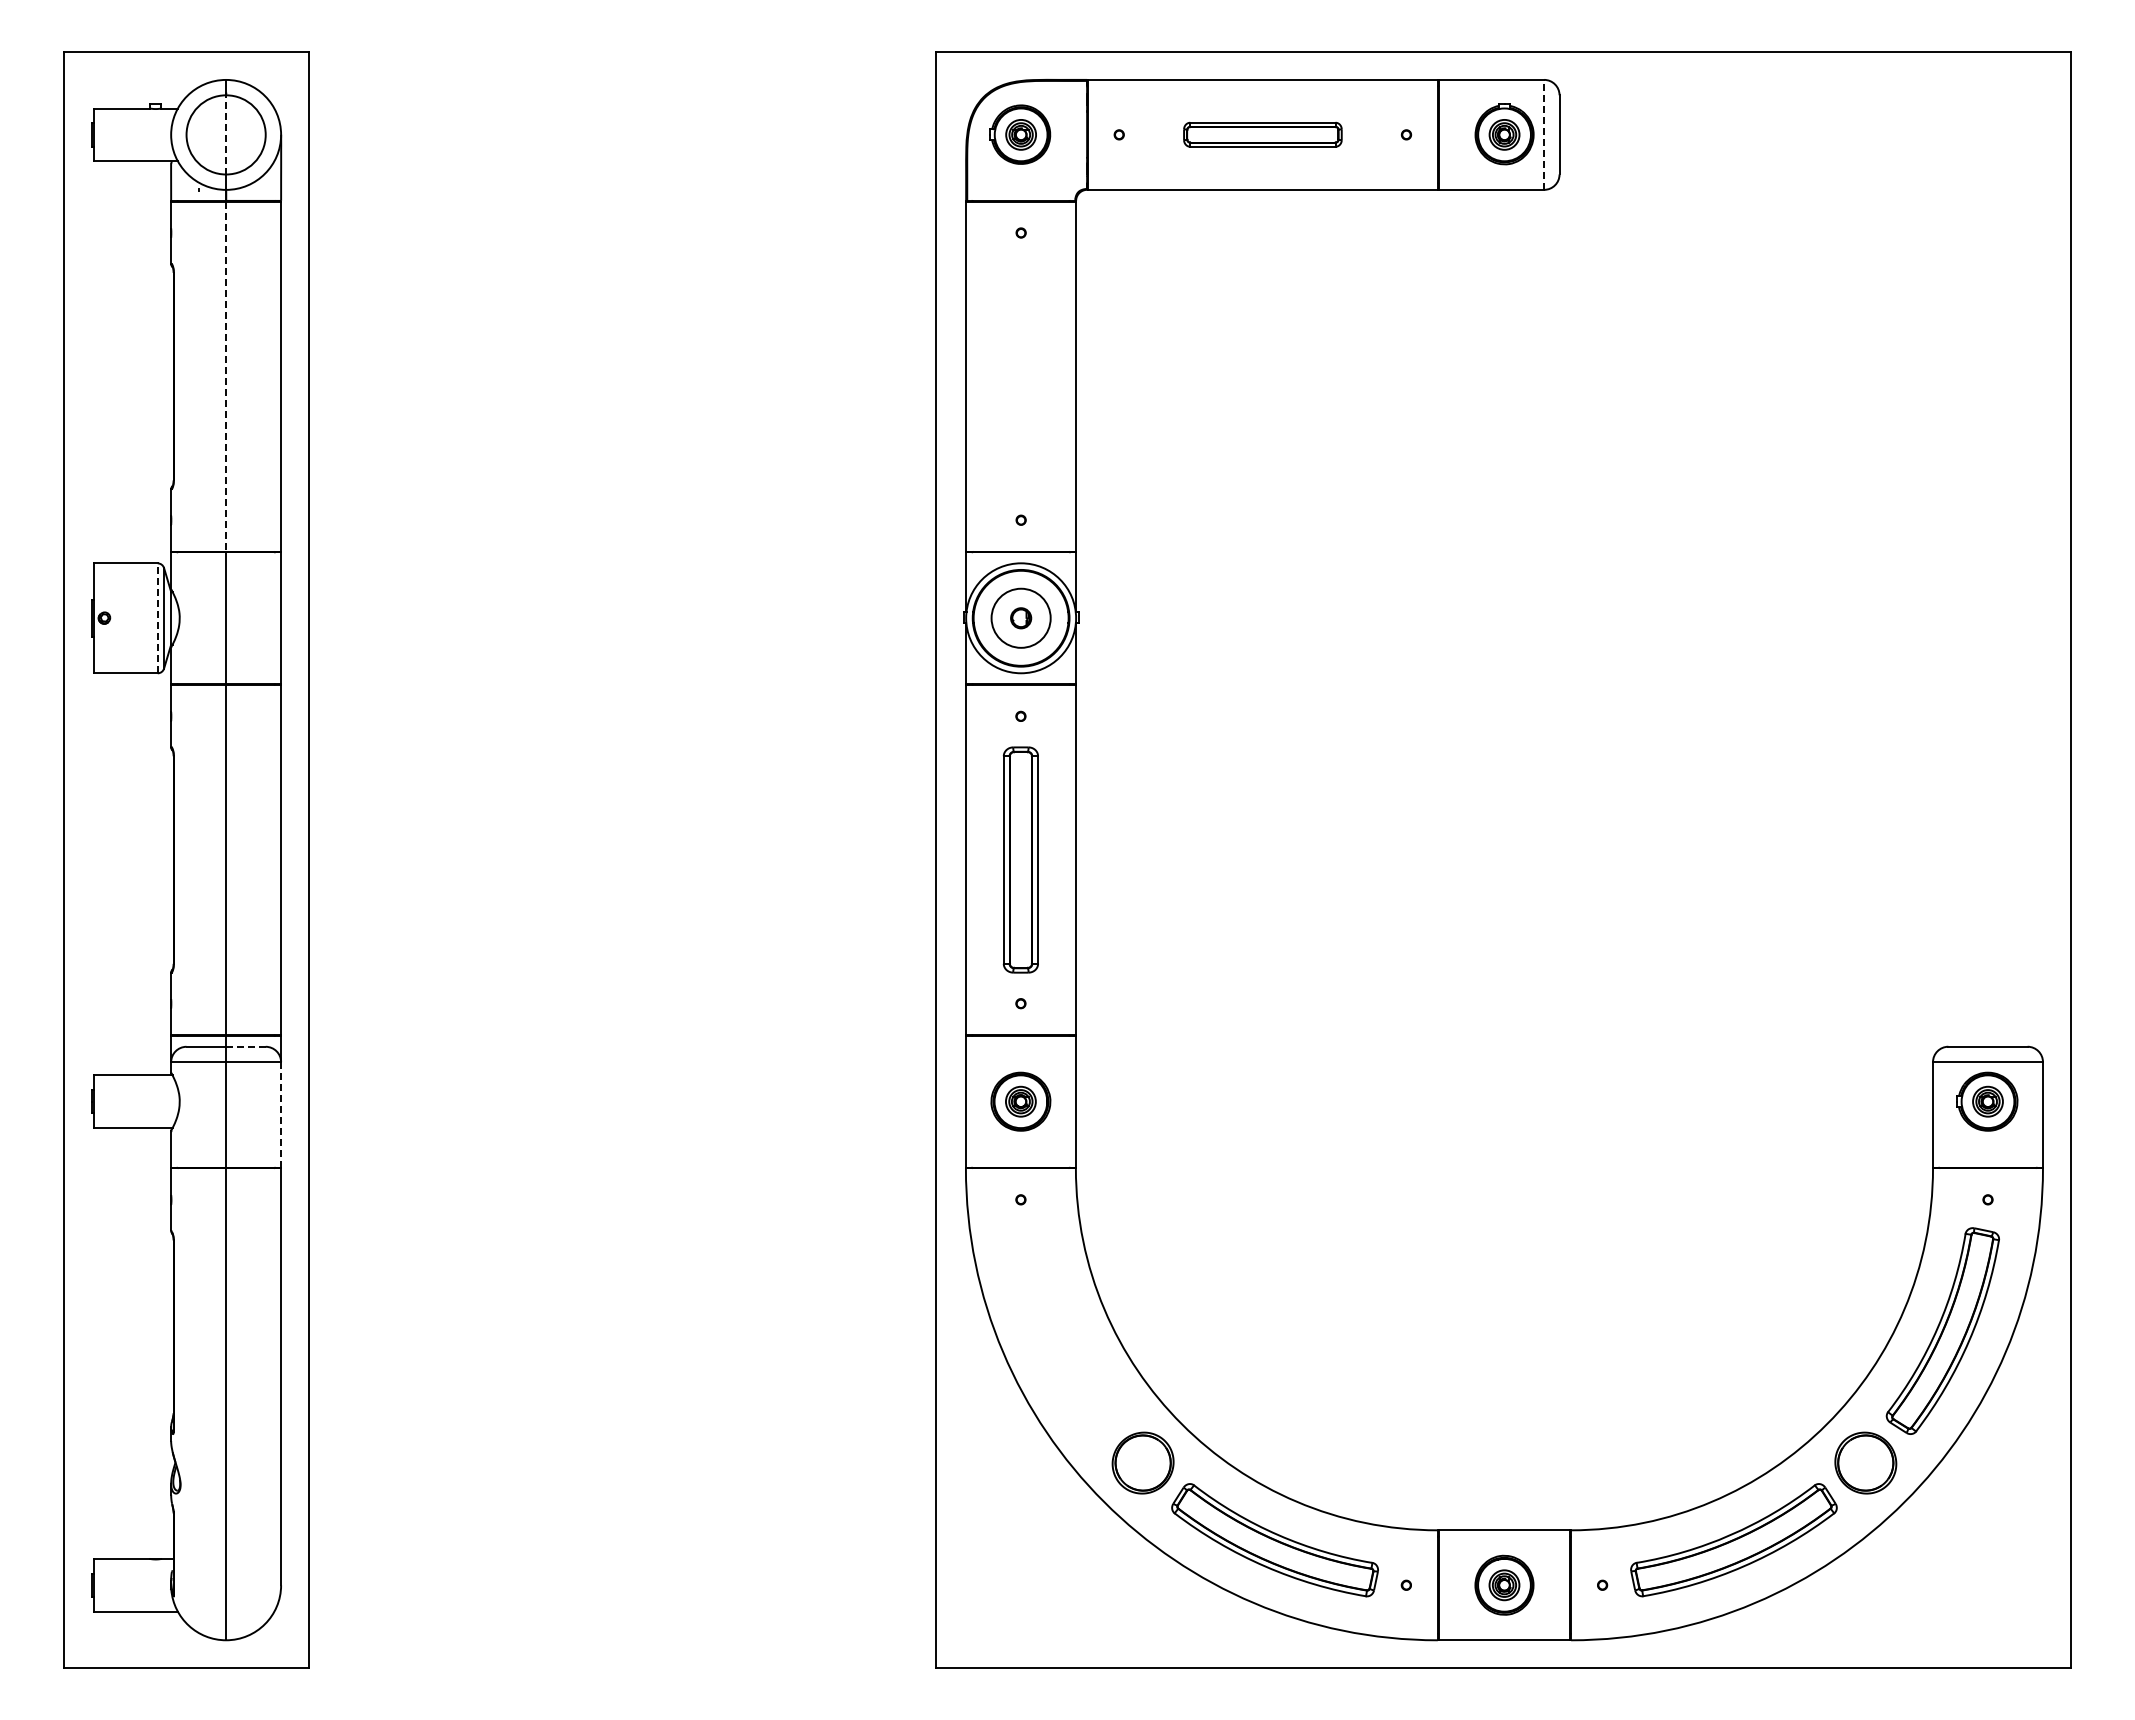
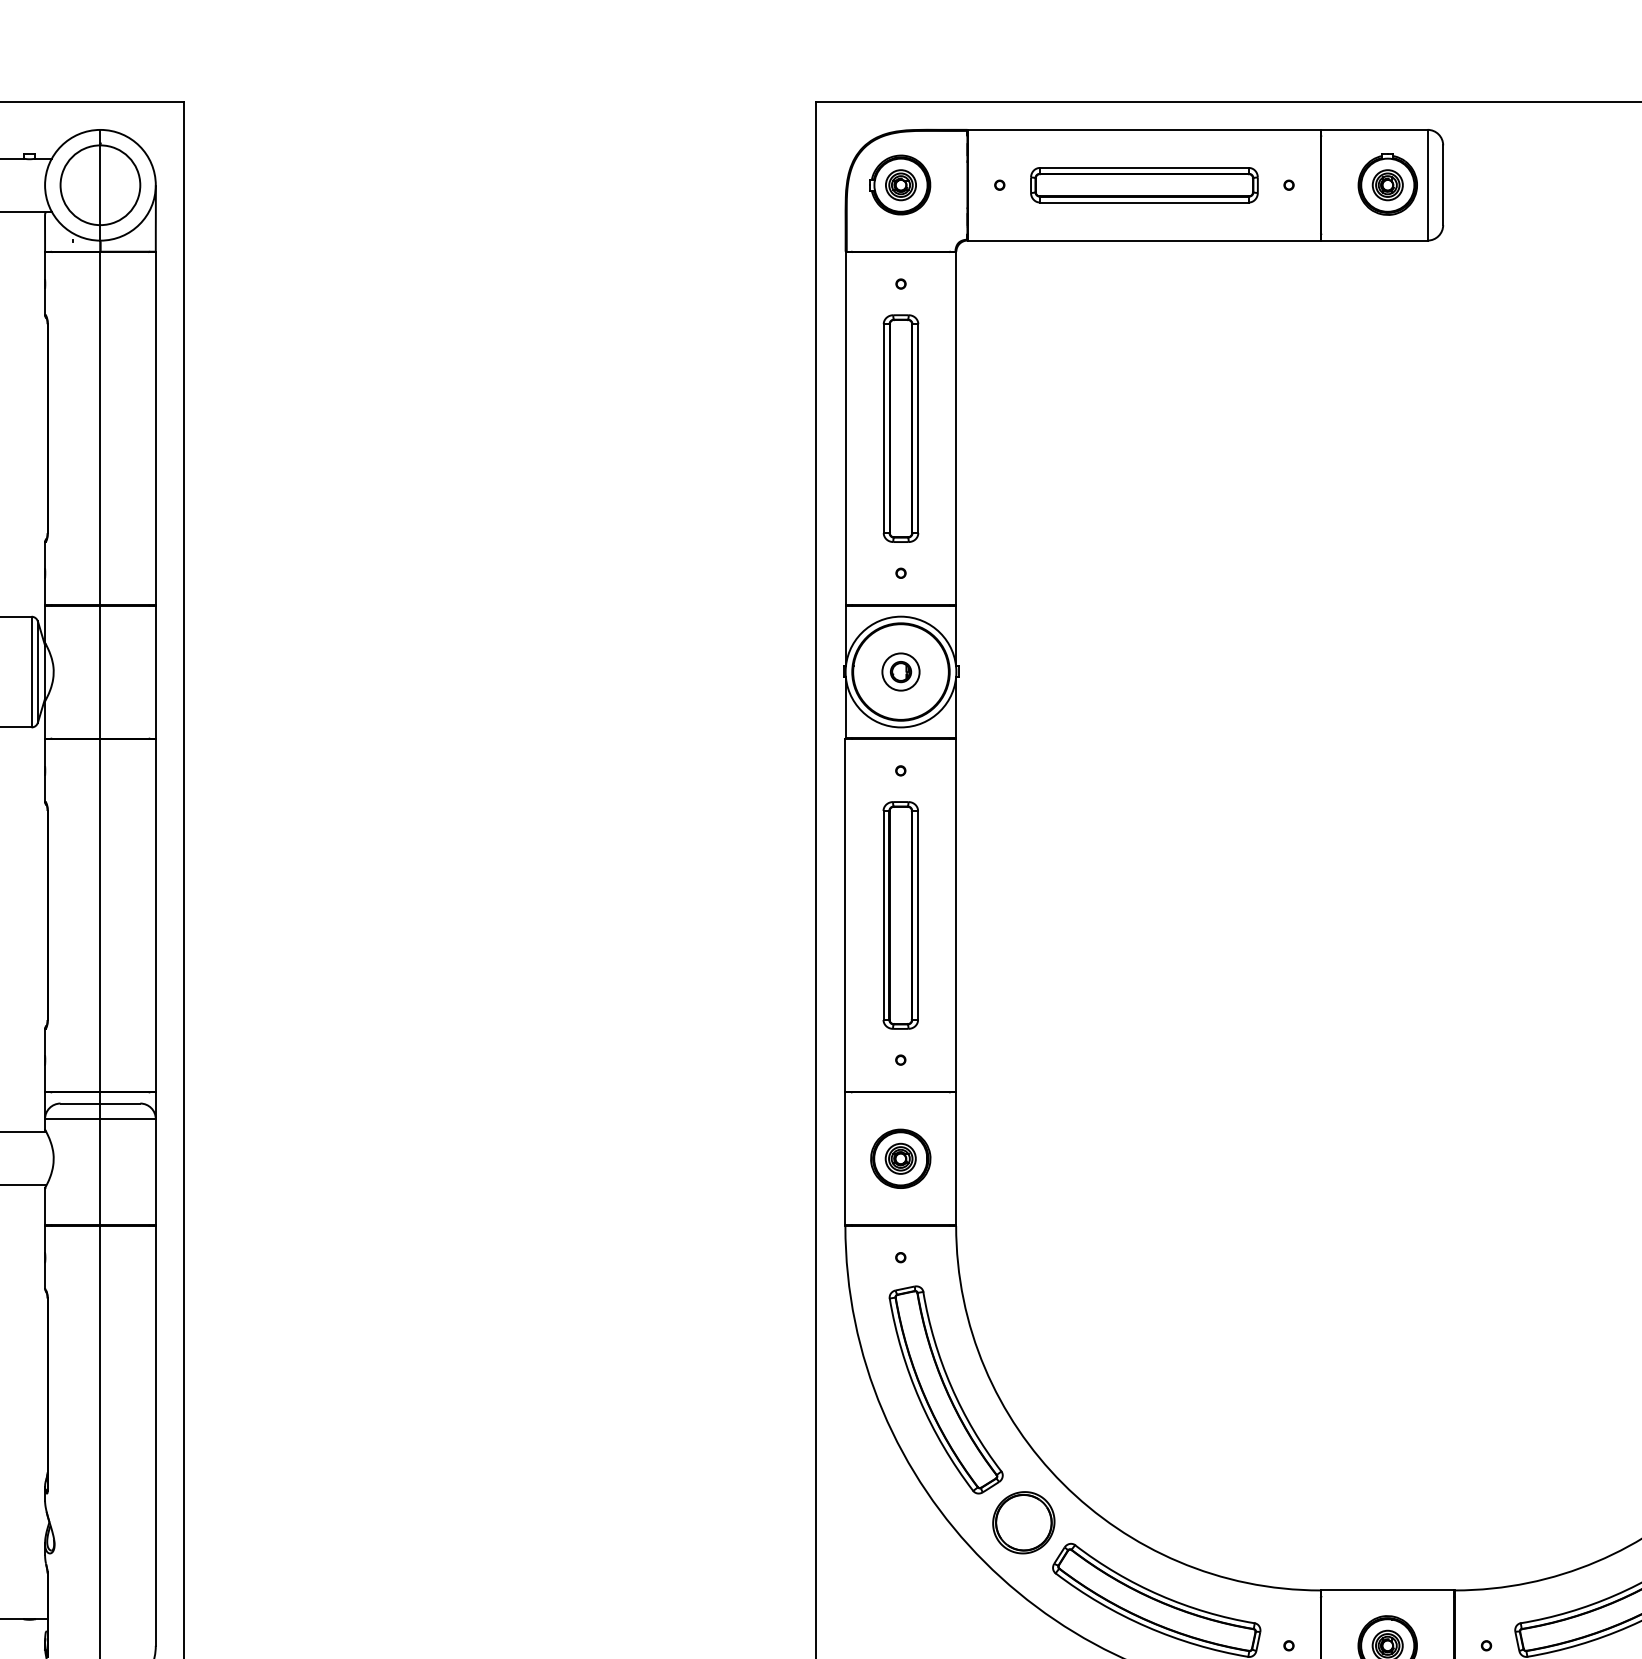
line: (226, 134) -> (100, 184), dashed -> solid
part: (1262, 134) -> (1144, 184), size x1.43
line: (1544, 134) -> (1428, 184), dashed -> solid
part: (1021, 376) -> (901, 428), added
line: (226, 377) -> (100, 429), dashed -> solid
circle: (1020, 617) -> (900, 671), size x0.62
line: (157, 618) -> (31, 672), dashed -> solid
line: (245, 1046) -> (119, 1103), dashed -> solid
line: (281, 1114) -> (156, 1171), dashed -> solid
part: (1066, 1330) -> (946, 1389), added

